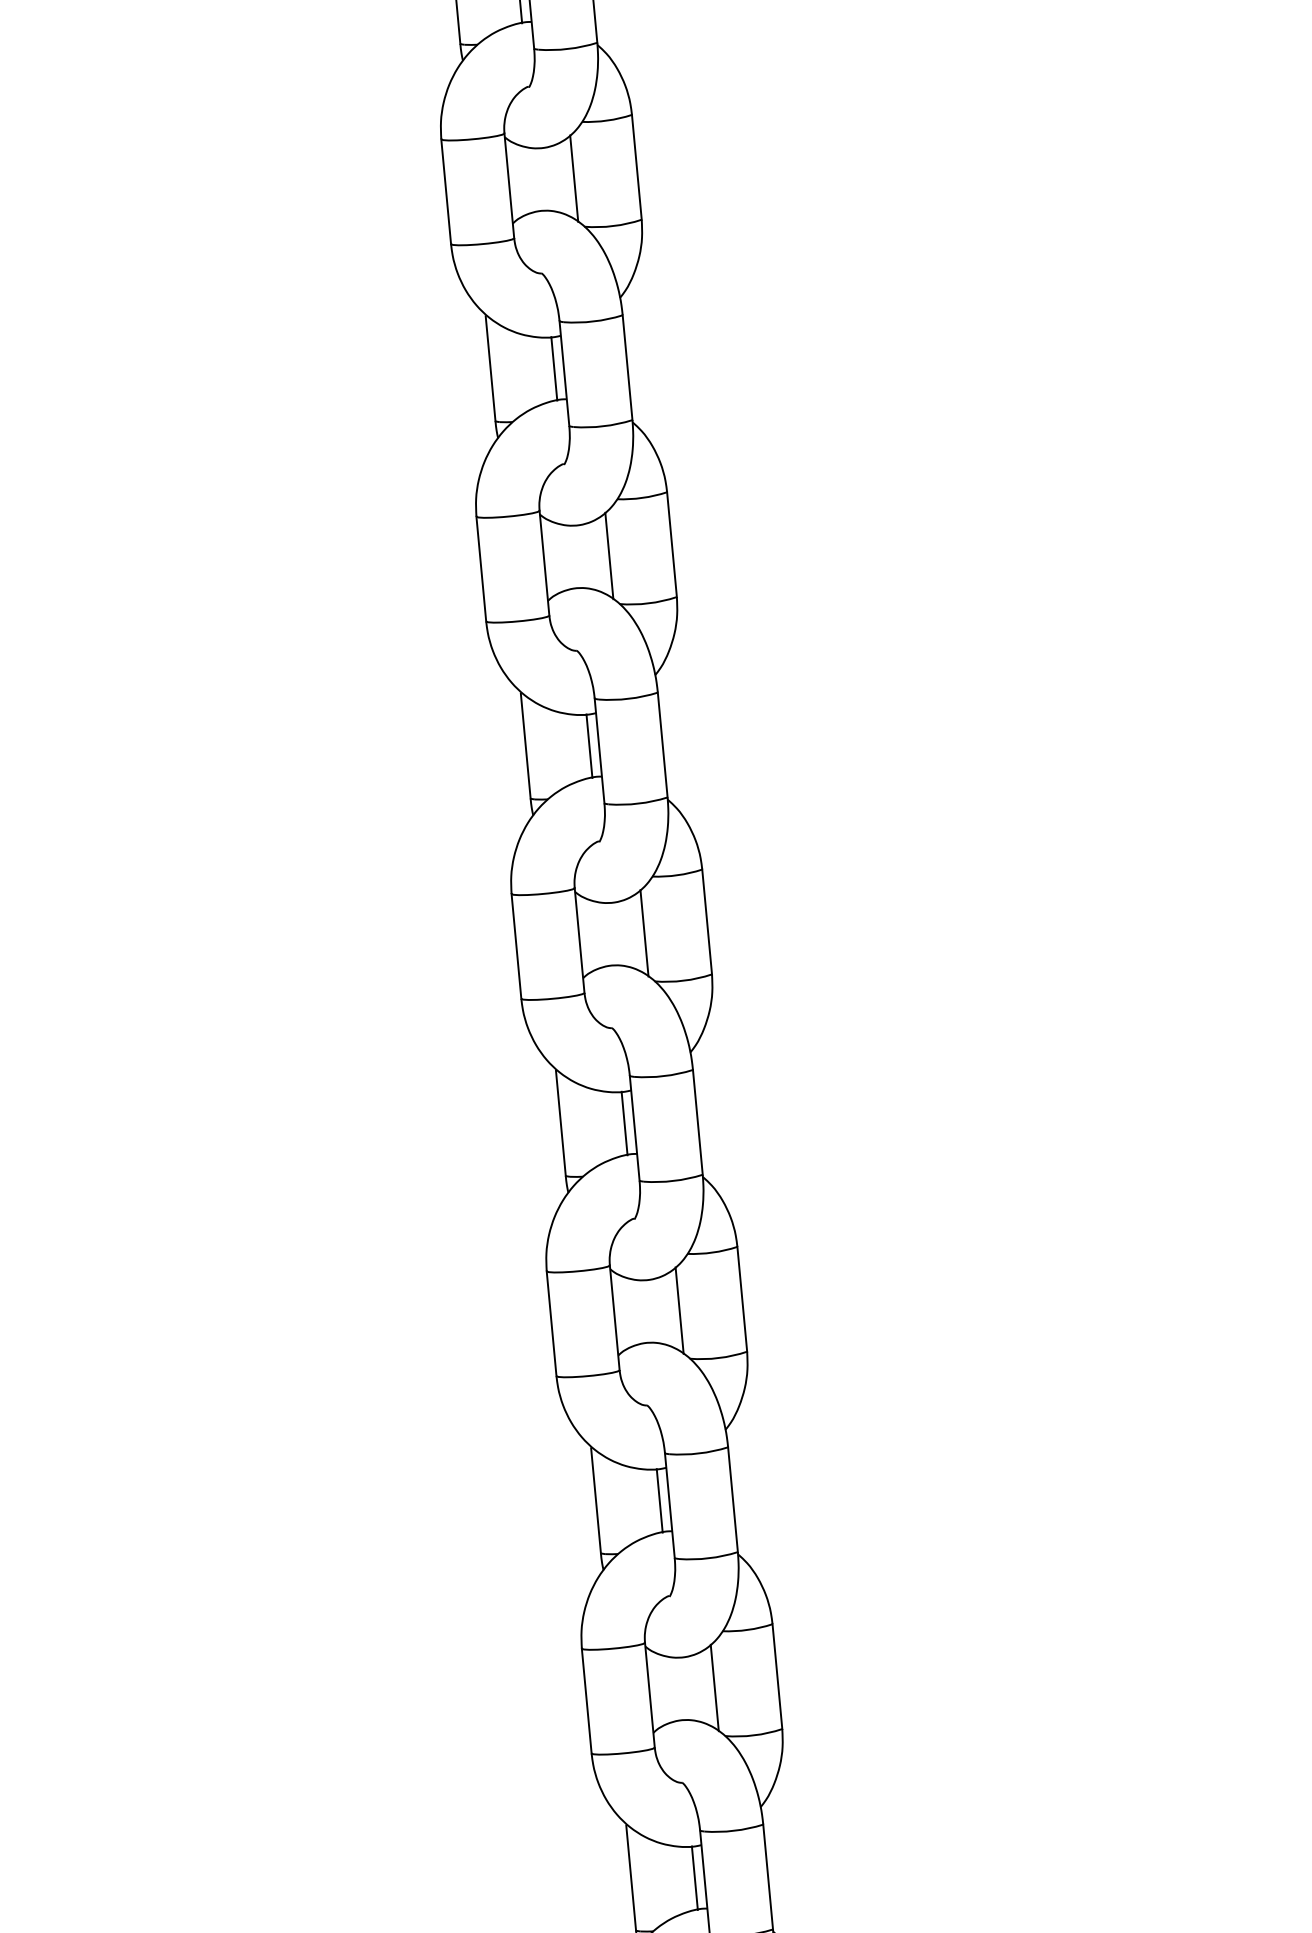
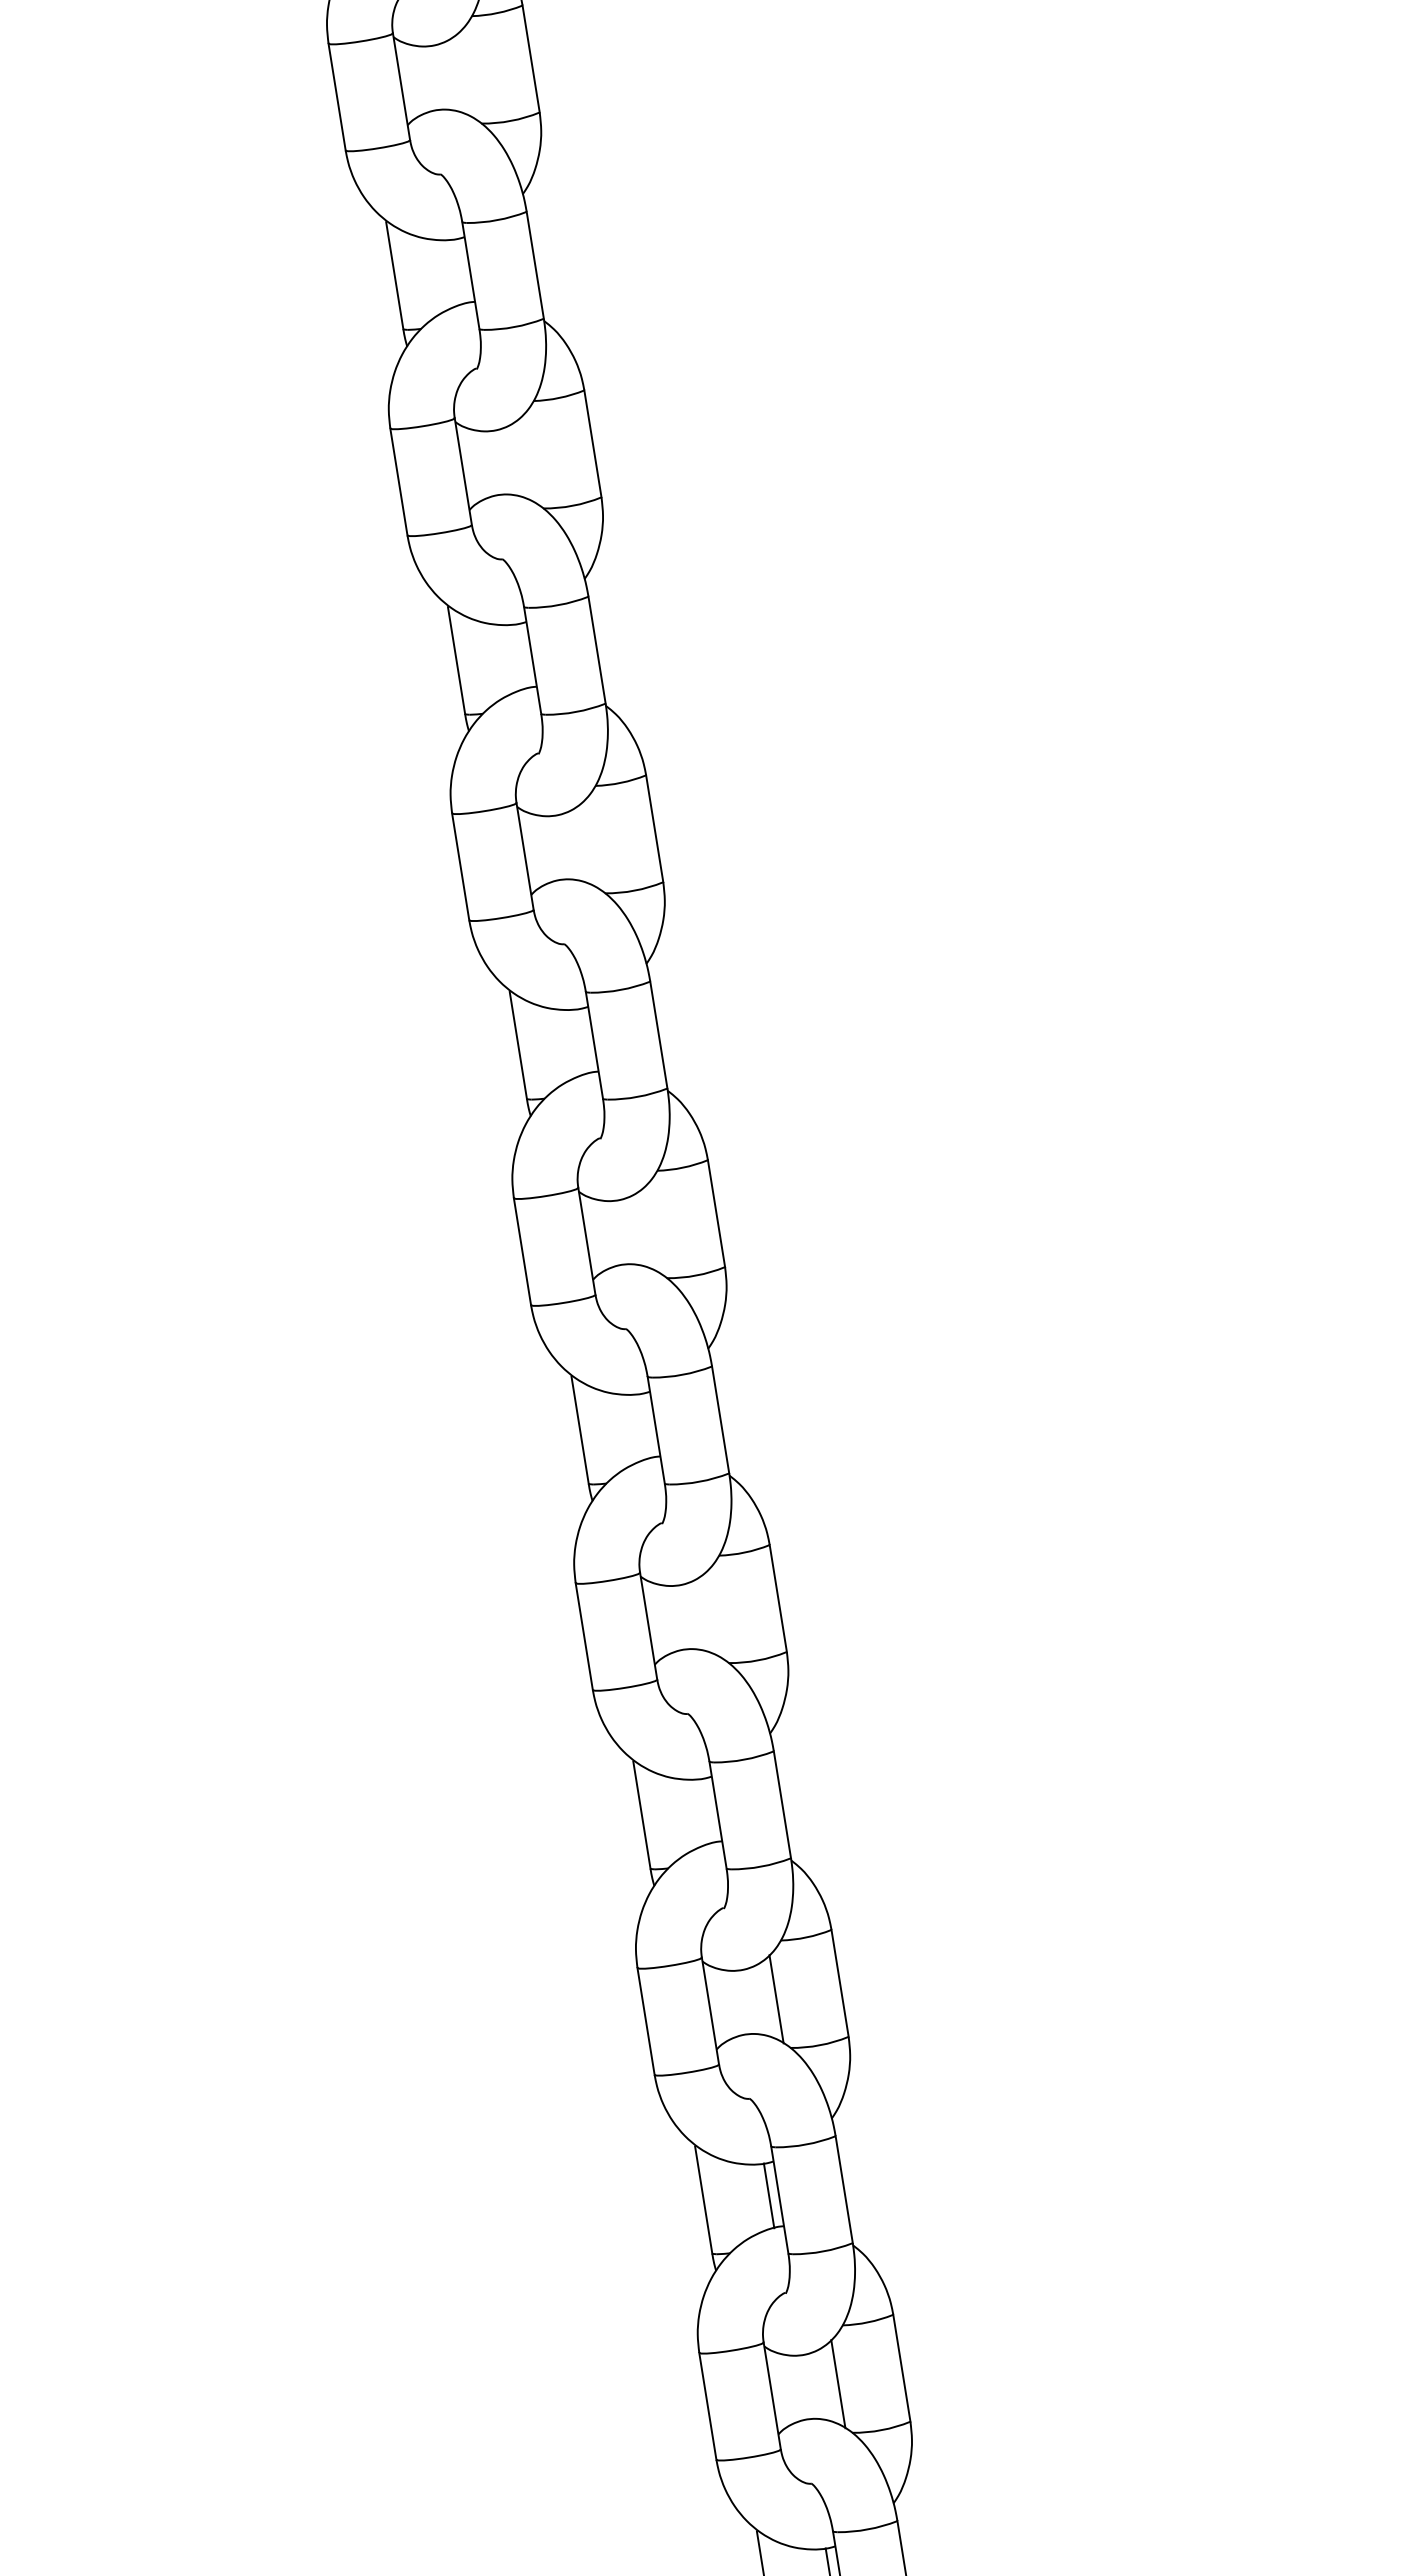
line: (574, 178) -> (467, 74), removed
line: (553, 368) -> (459, 271), removed
line: (609, 555) -> (529, 459), removed
line: (589, 746) -> (521, 656), removed
line: (644, 933) -> (591, 844), removed
line: (624, 1122) -> (583, 1040), removed
line: (679, 1310) -> (652, 1229), removed
line: (659, 1500) -> (645, 1425), removed
line: (714, 1688) -> (714, 1614), removed
line: (695, 1877) -> (707, 1810), removed

